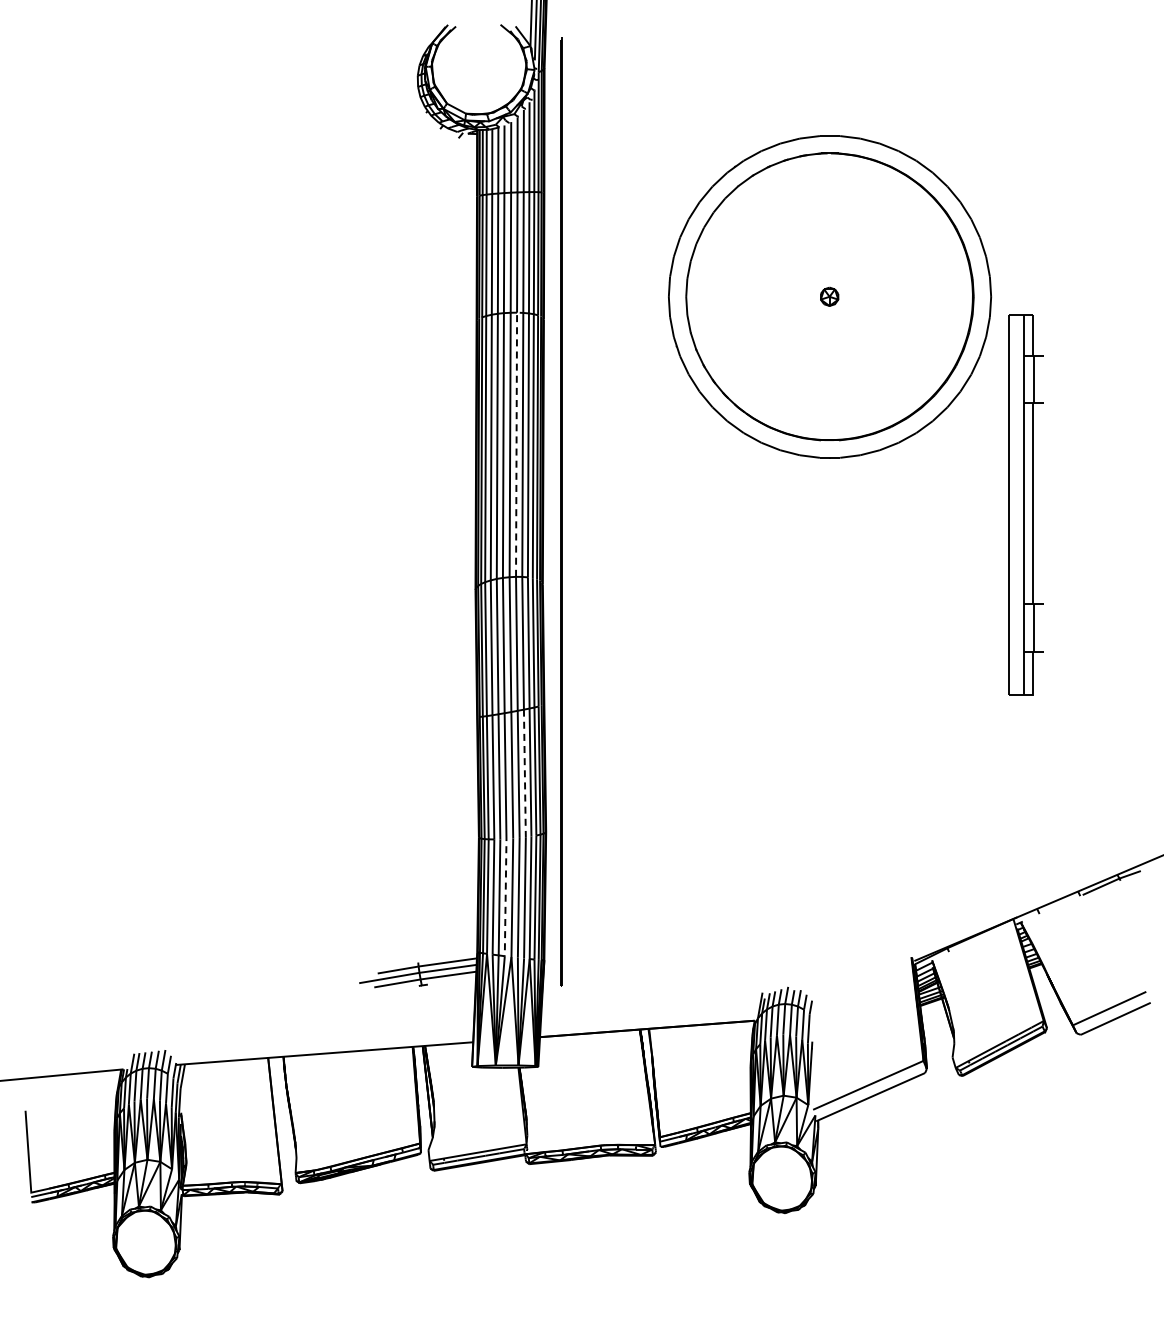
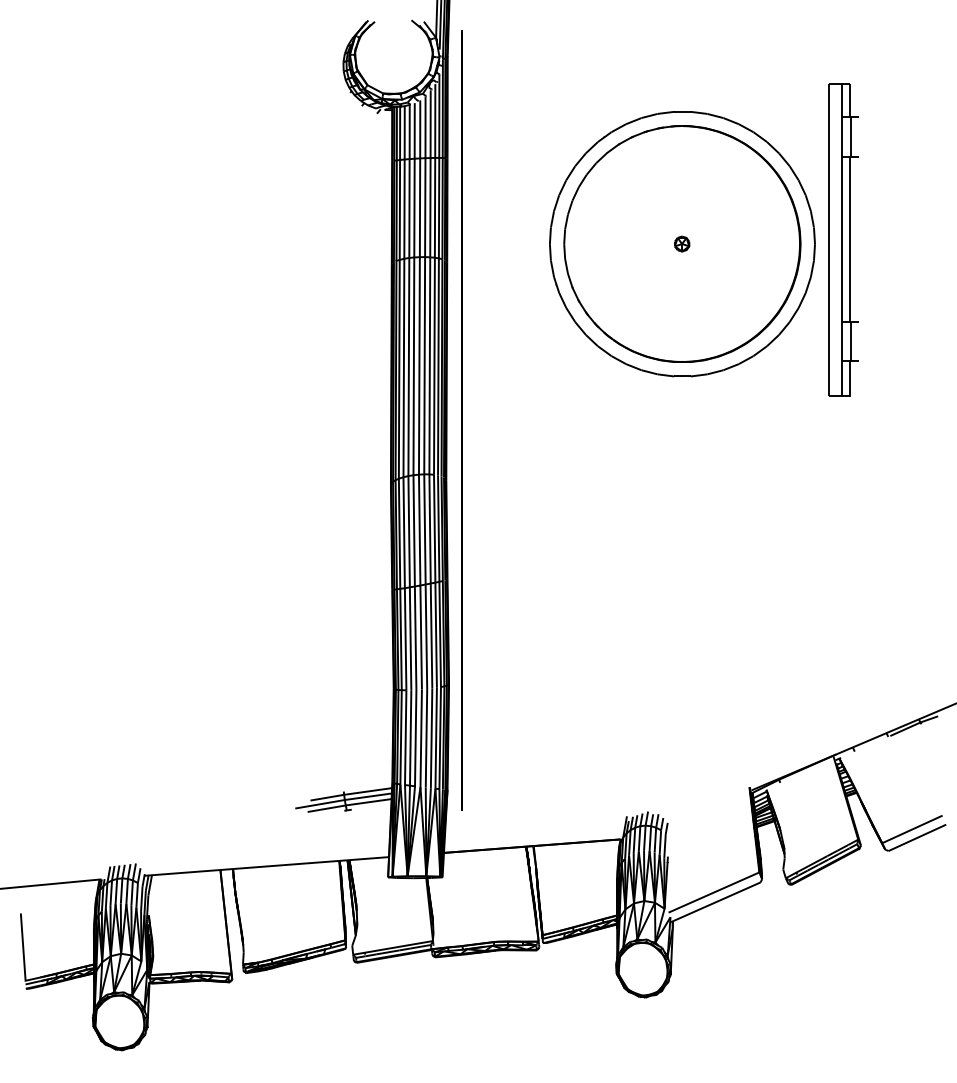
line: (516, 440) -> (424, 362), dashed -> solid
part: (1025, 504) -> (843, 239), moved
line: (524, 773) -> (431, 636), dashed -> solid
line: (505, 901) -> (415, 741), dashed -> solid

